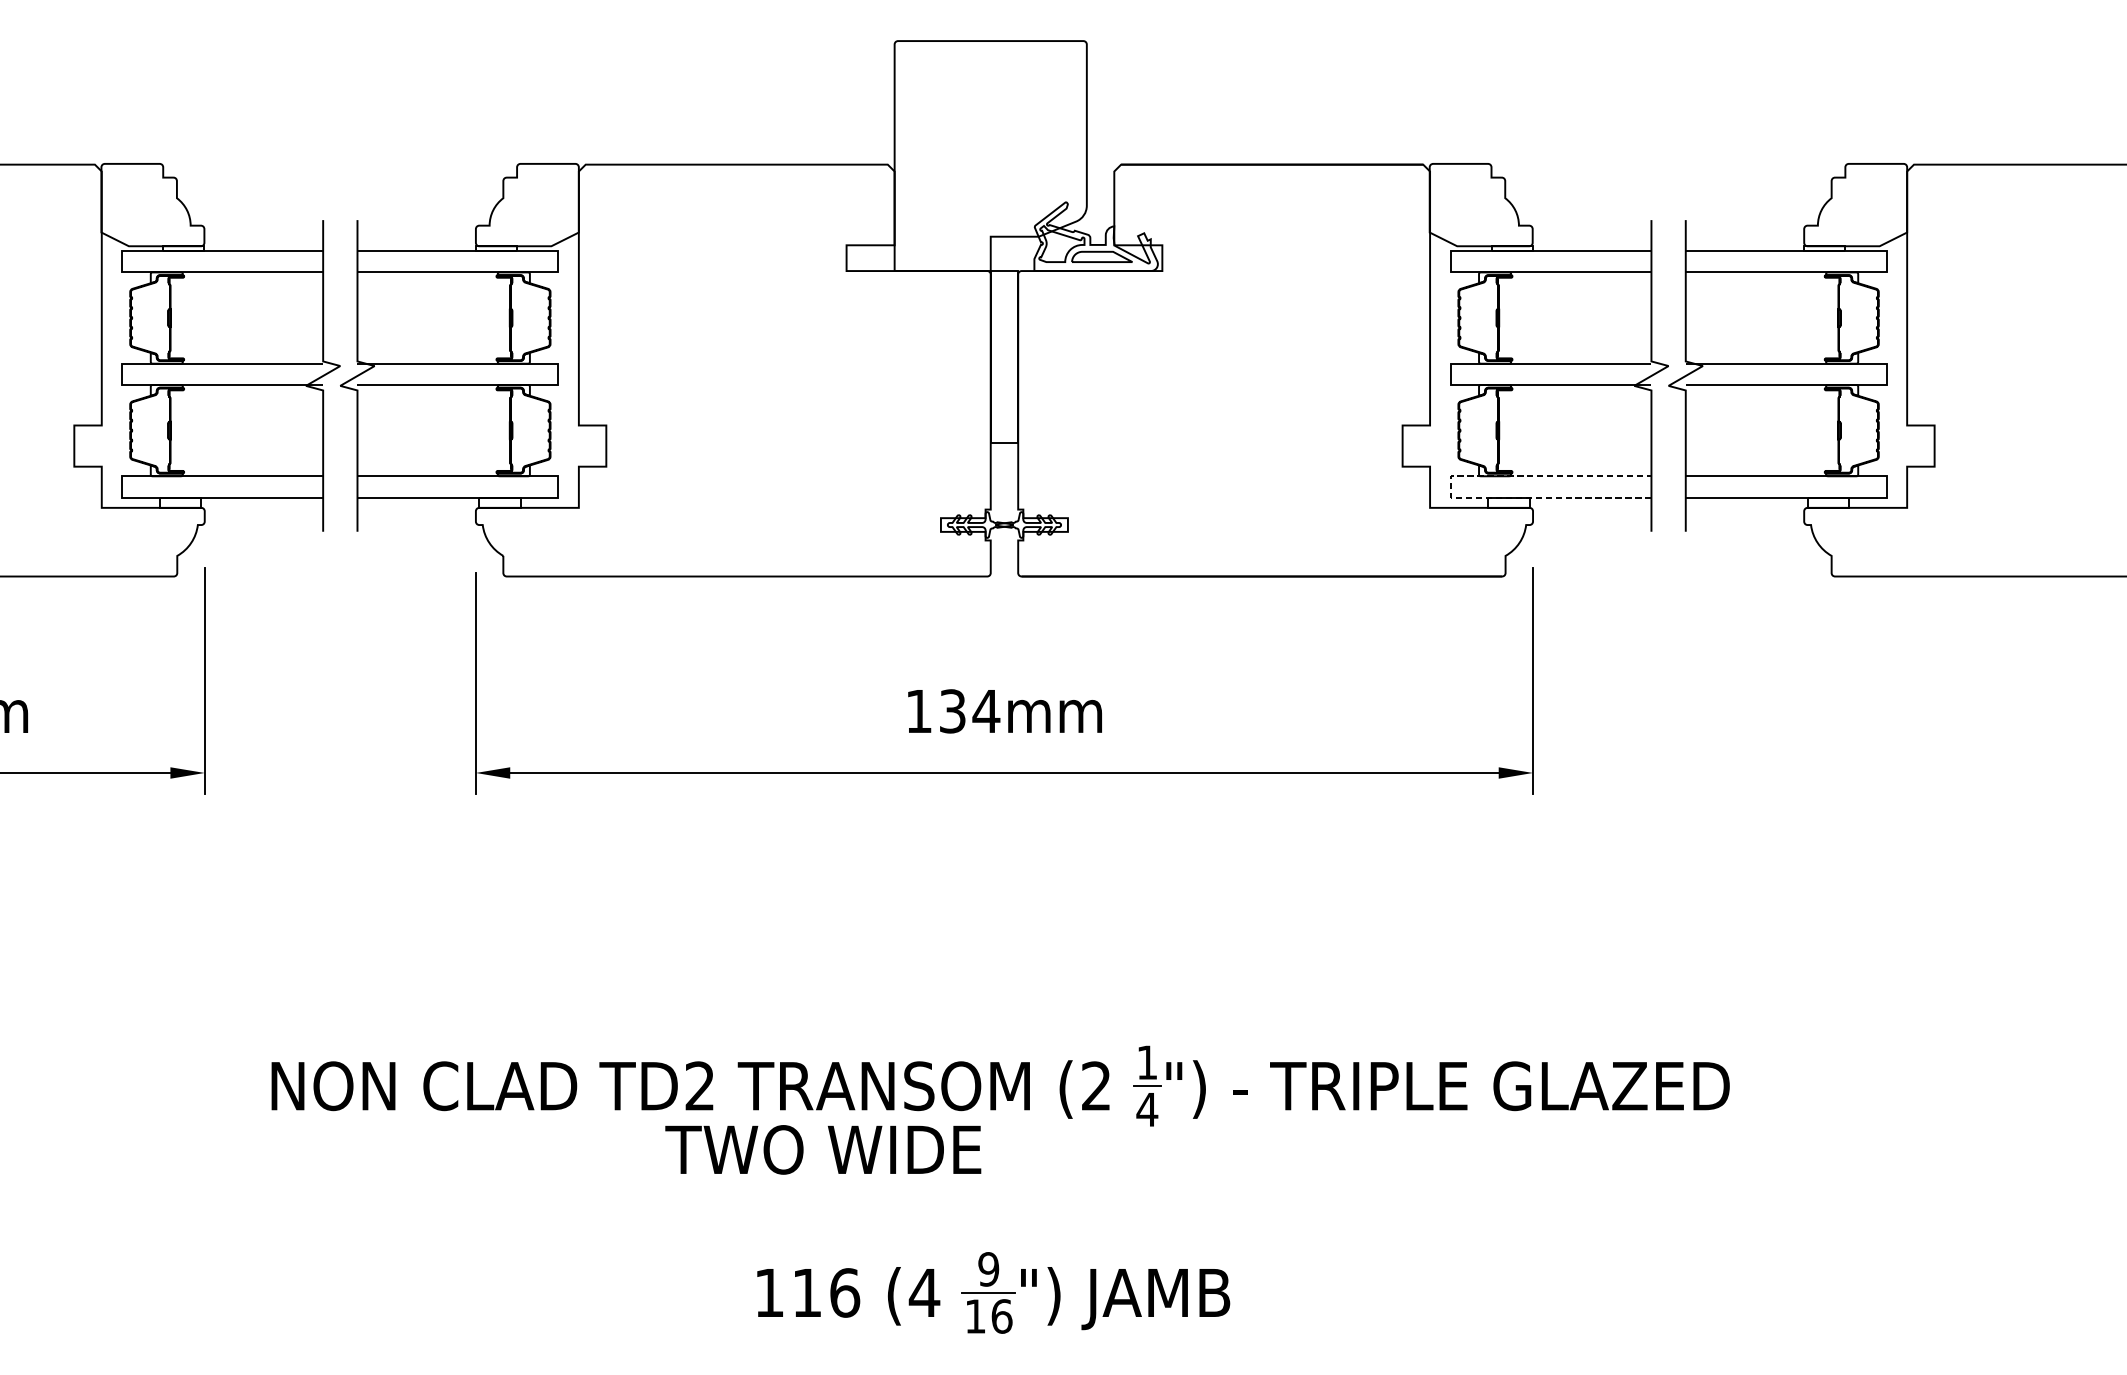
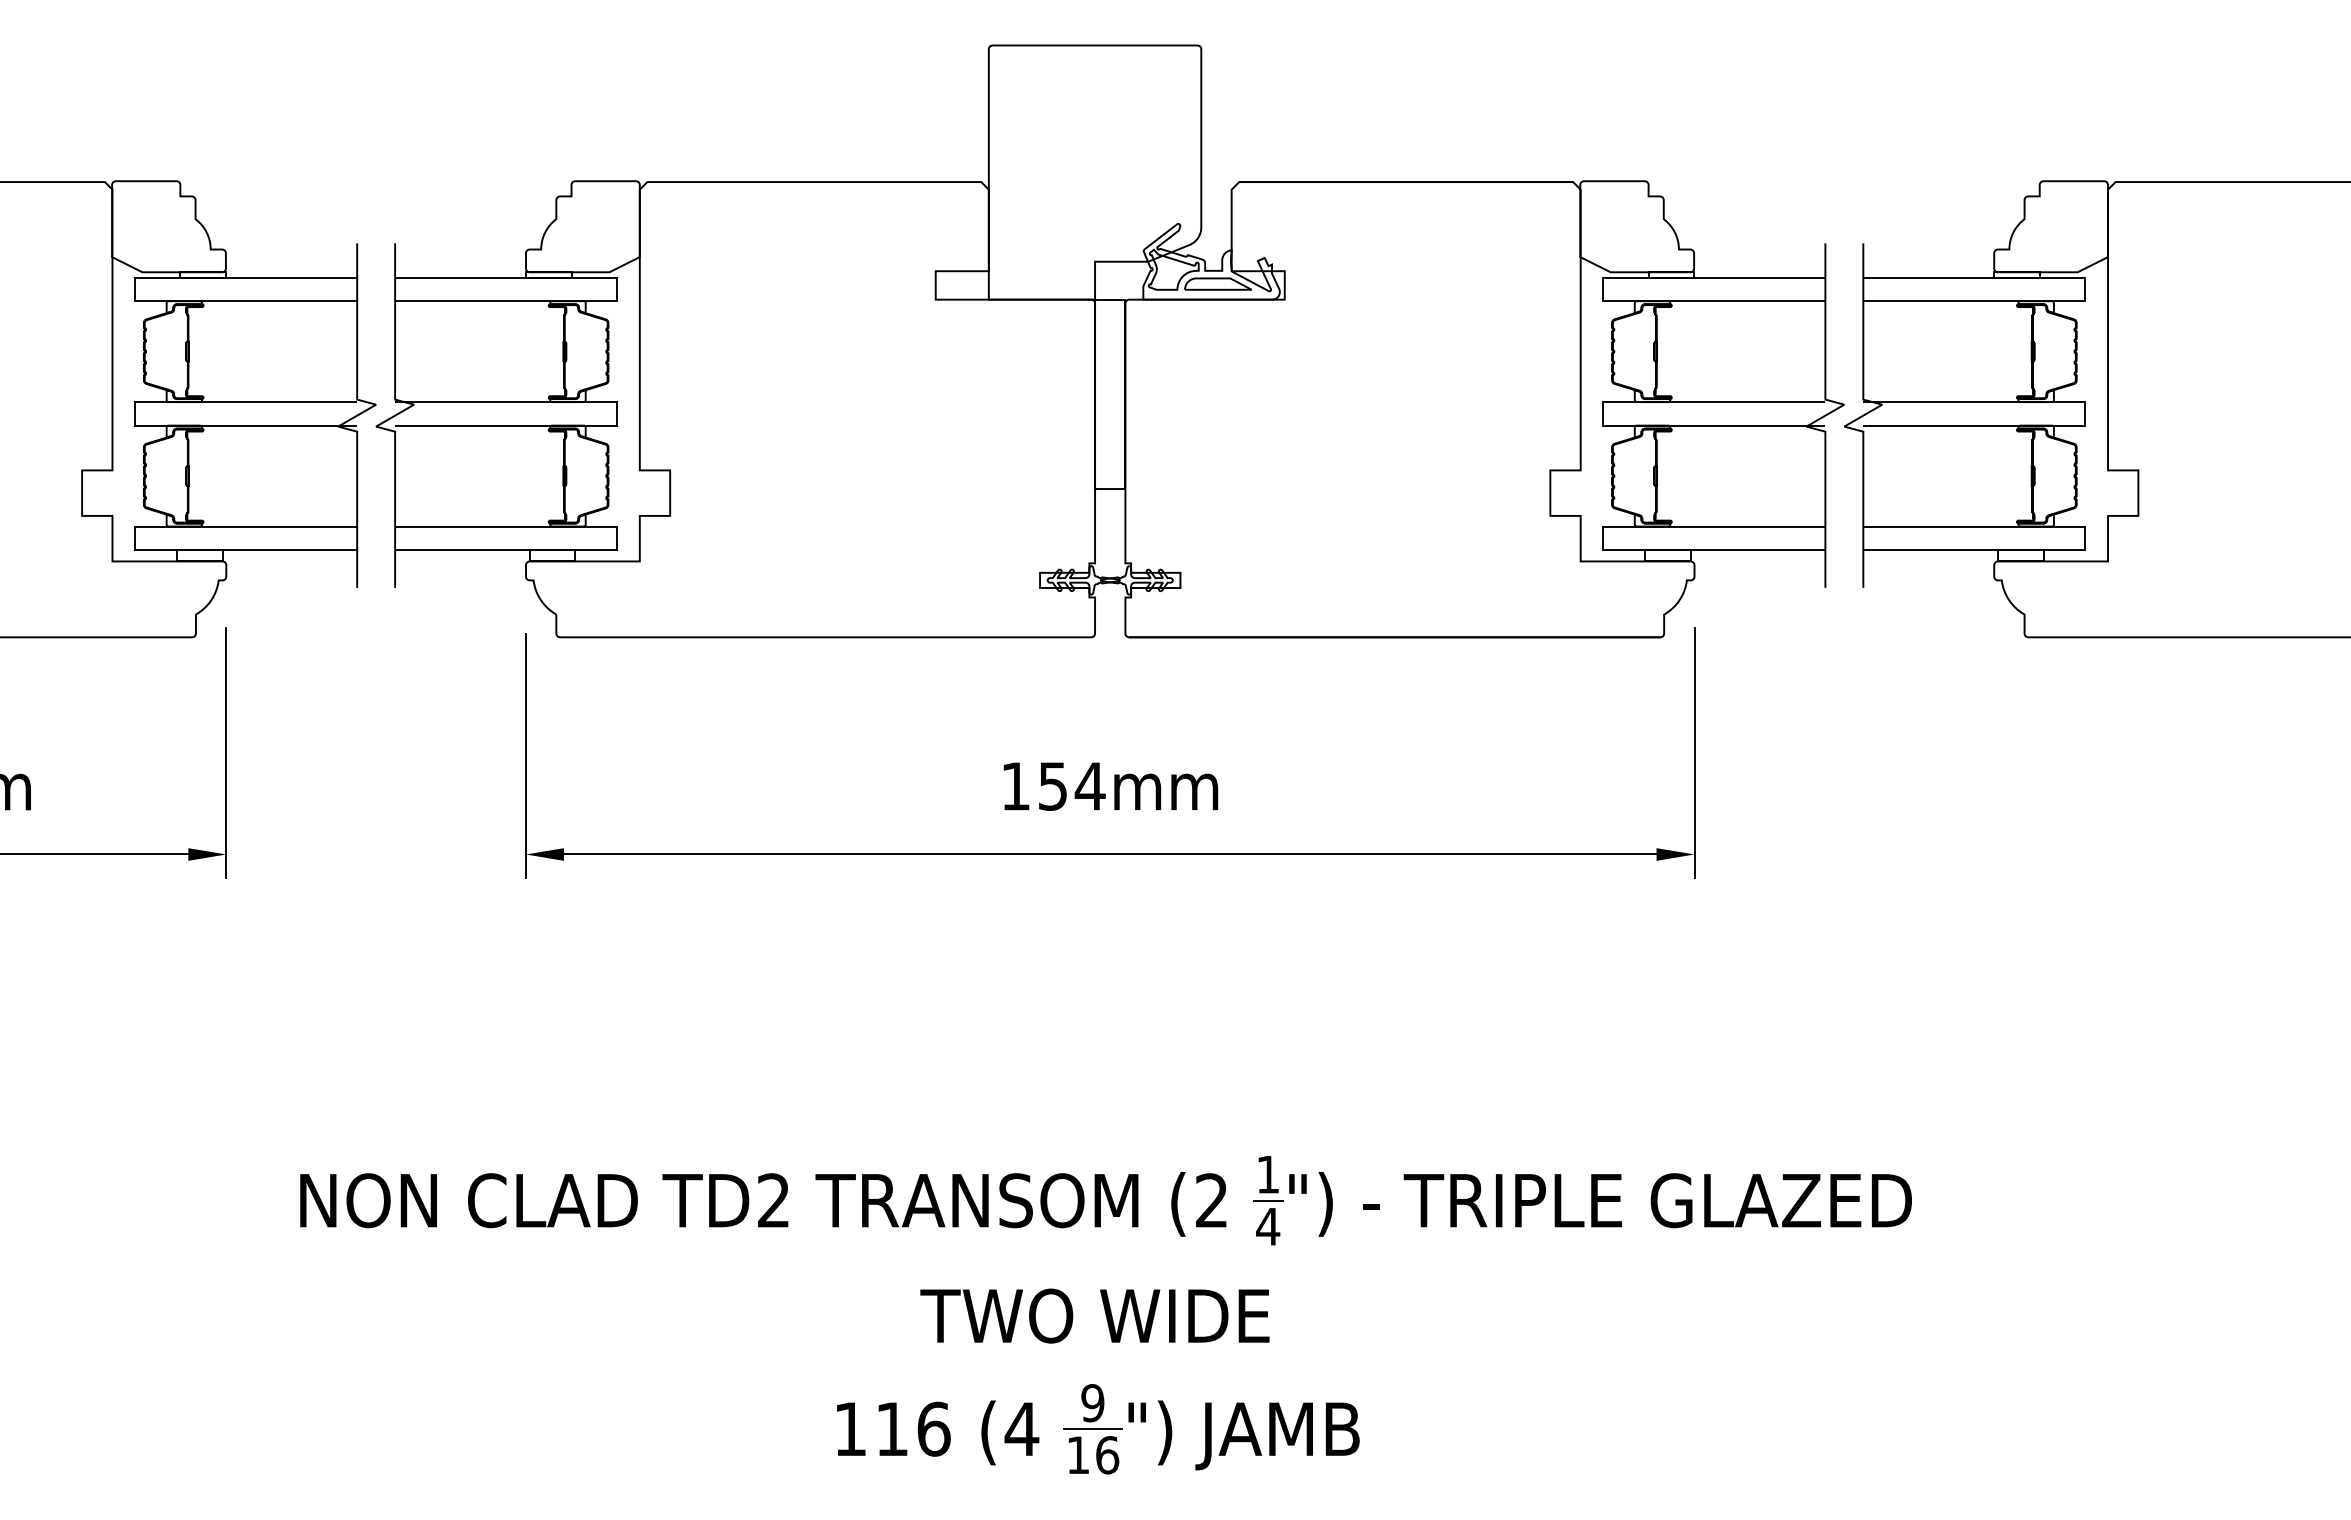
line: (1450, 487) -> (1603, 538), dashed -> solid
text: (953, 710) -> (1053, 785), 134mm -> 154mm
text: (822, 1149) -> (1094, 1315), moved

